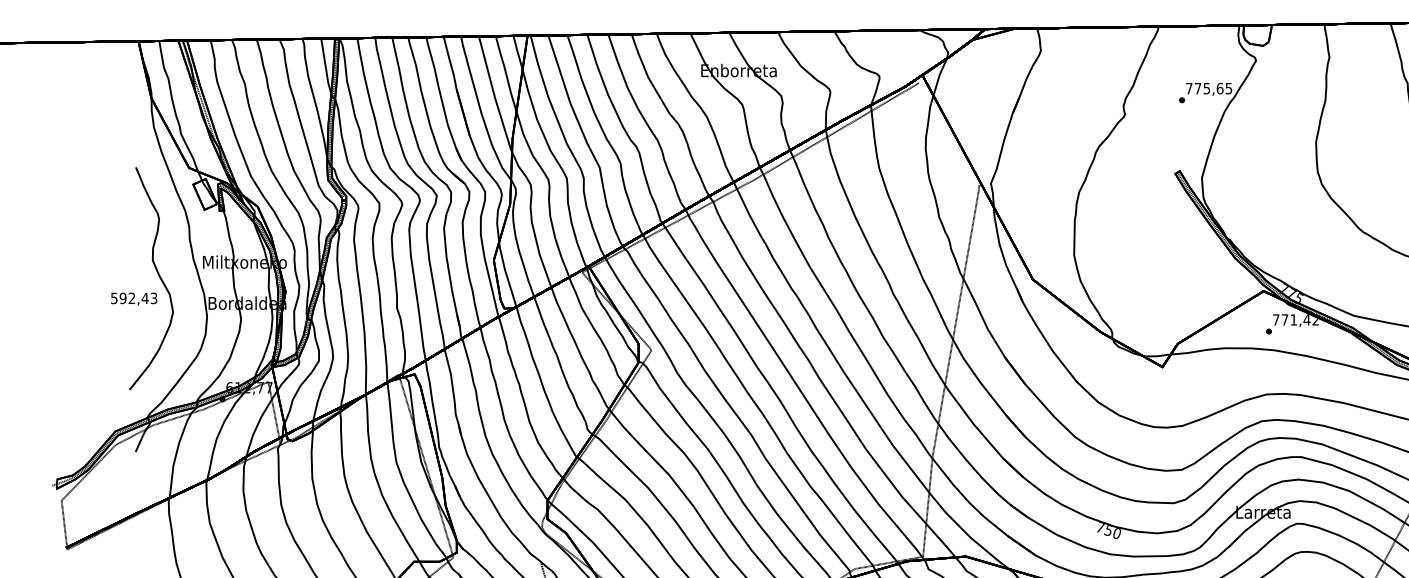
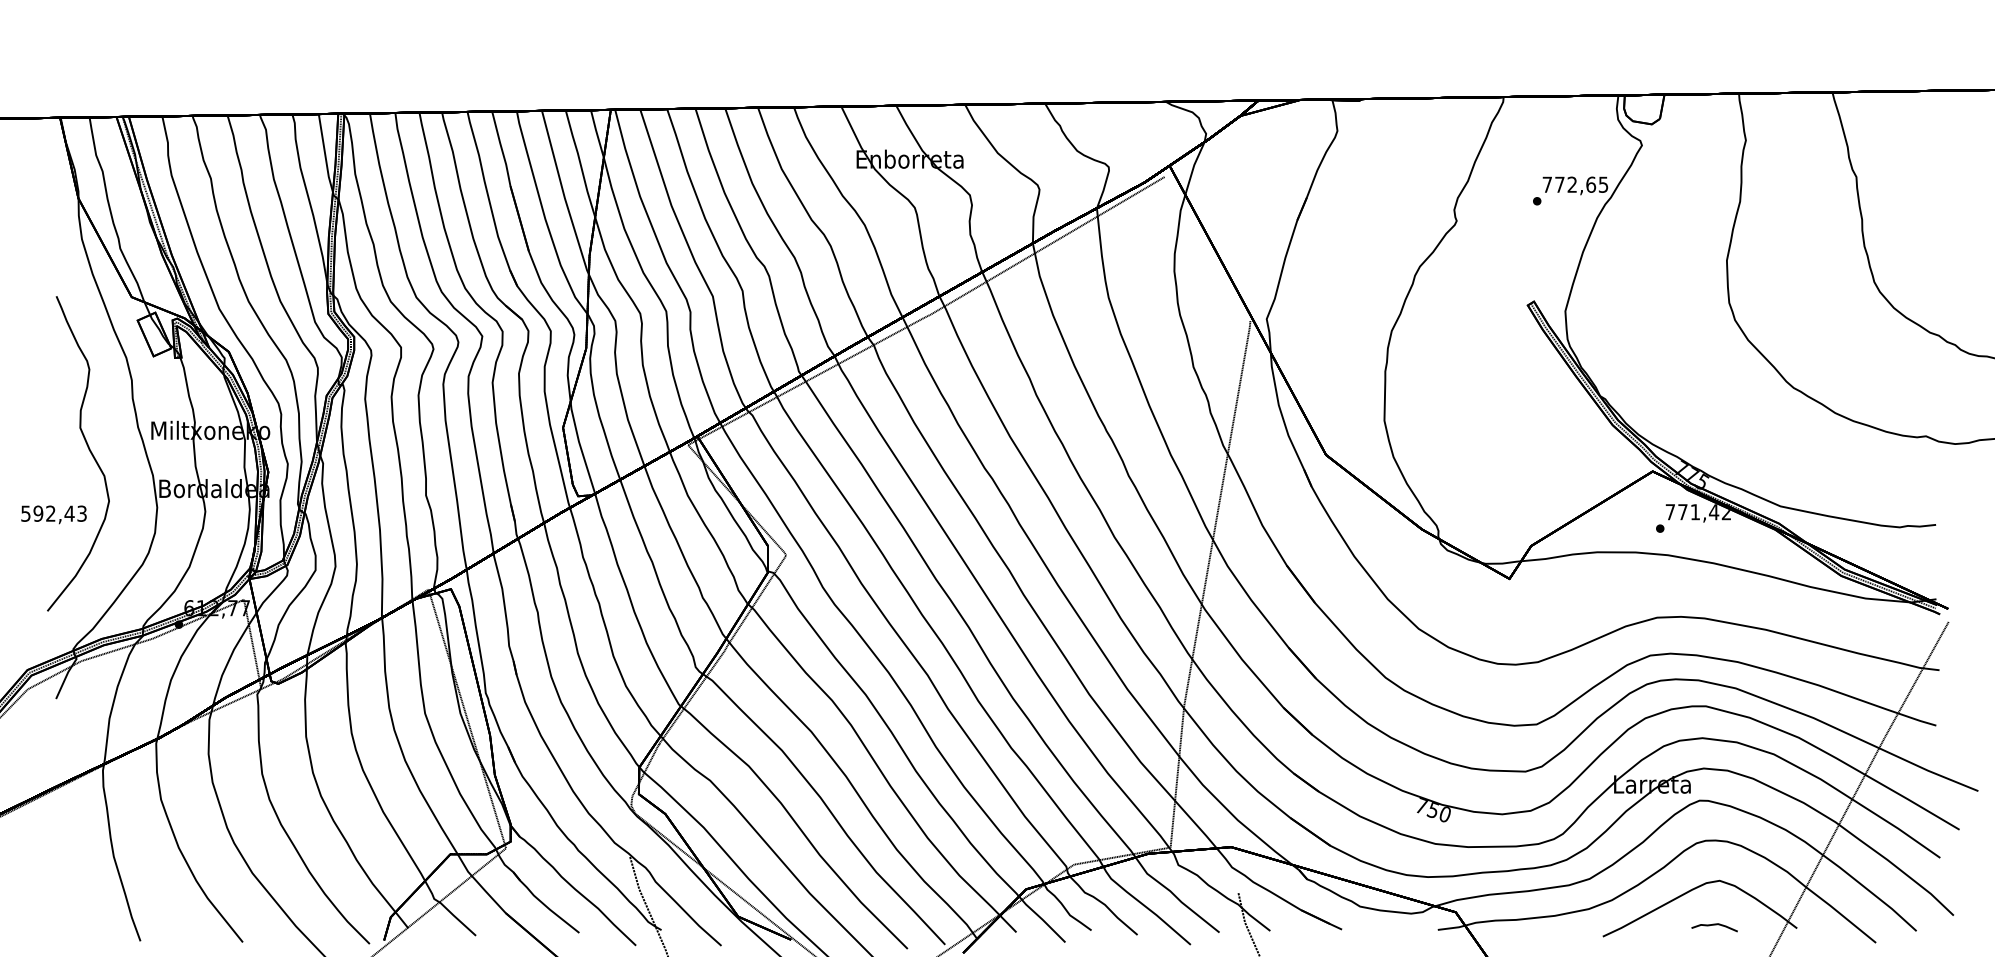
text: (1206, 88) -> (1571, 184), 775,65 -> 772,65
text: (133, 298) -> (53, 514), moved

